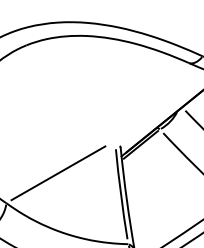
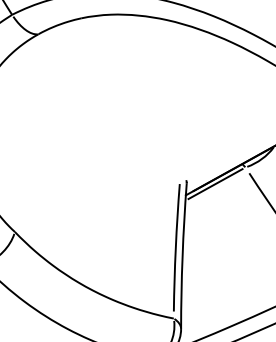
line: (58, 173) -> (94, 203), removed

